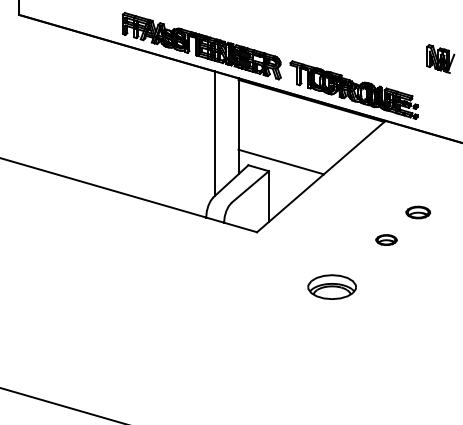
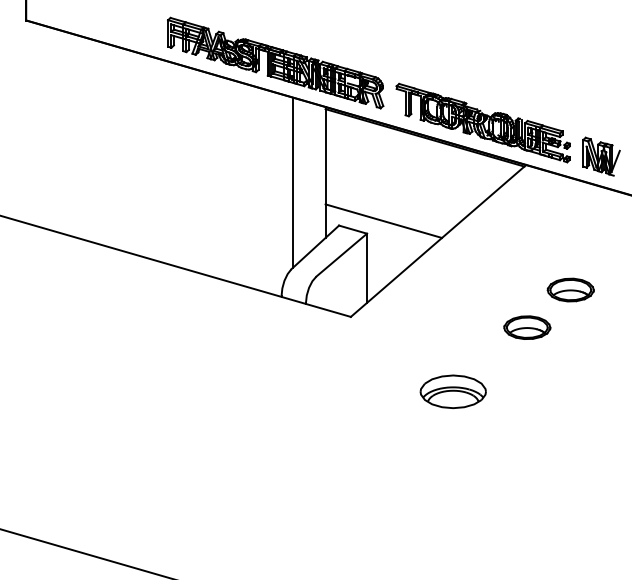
part: (440, 58) -> (601, 156), moved
part: (418, 212) -> (570, 289), size x1.43
part: (386, 239) -> (527, 327), size x1.67

